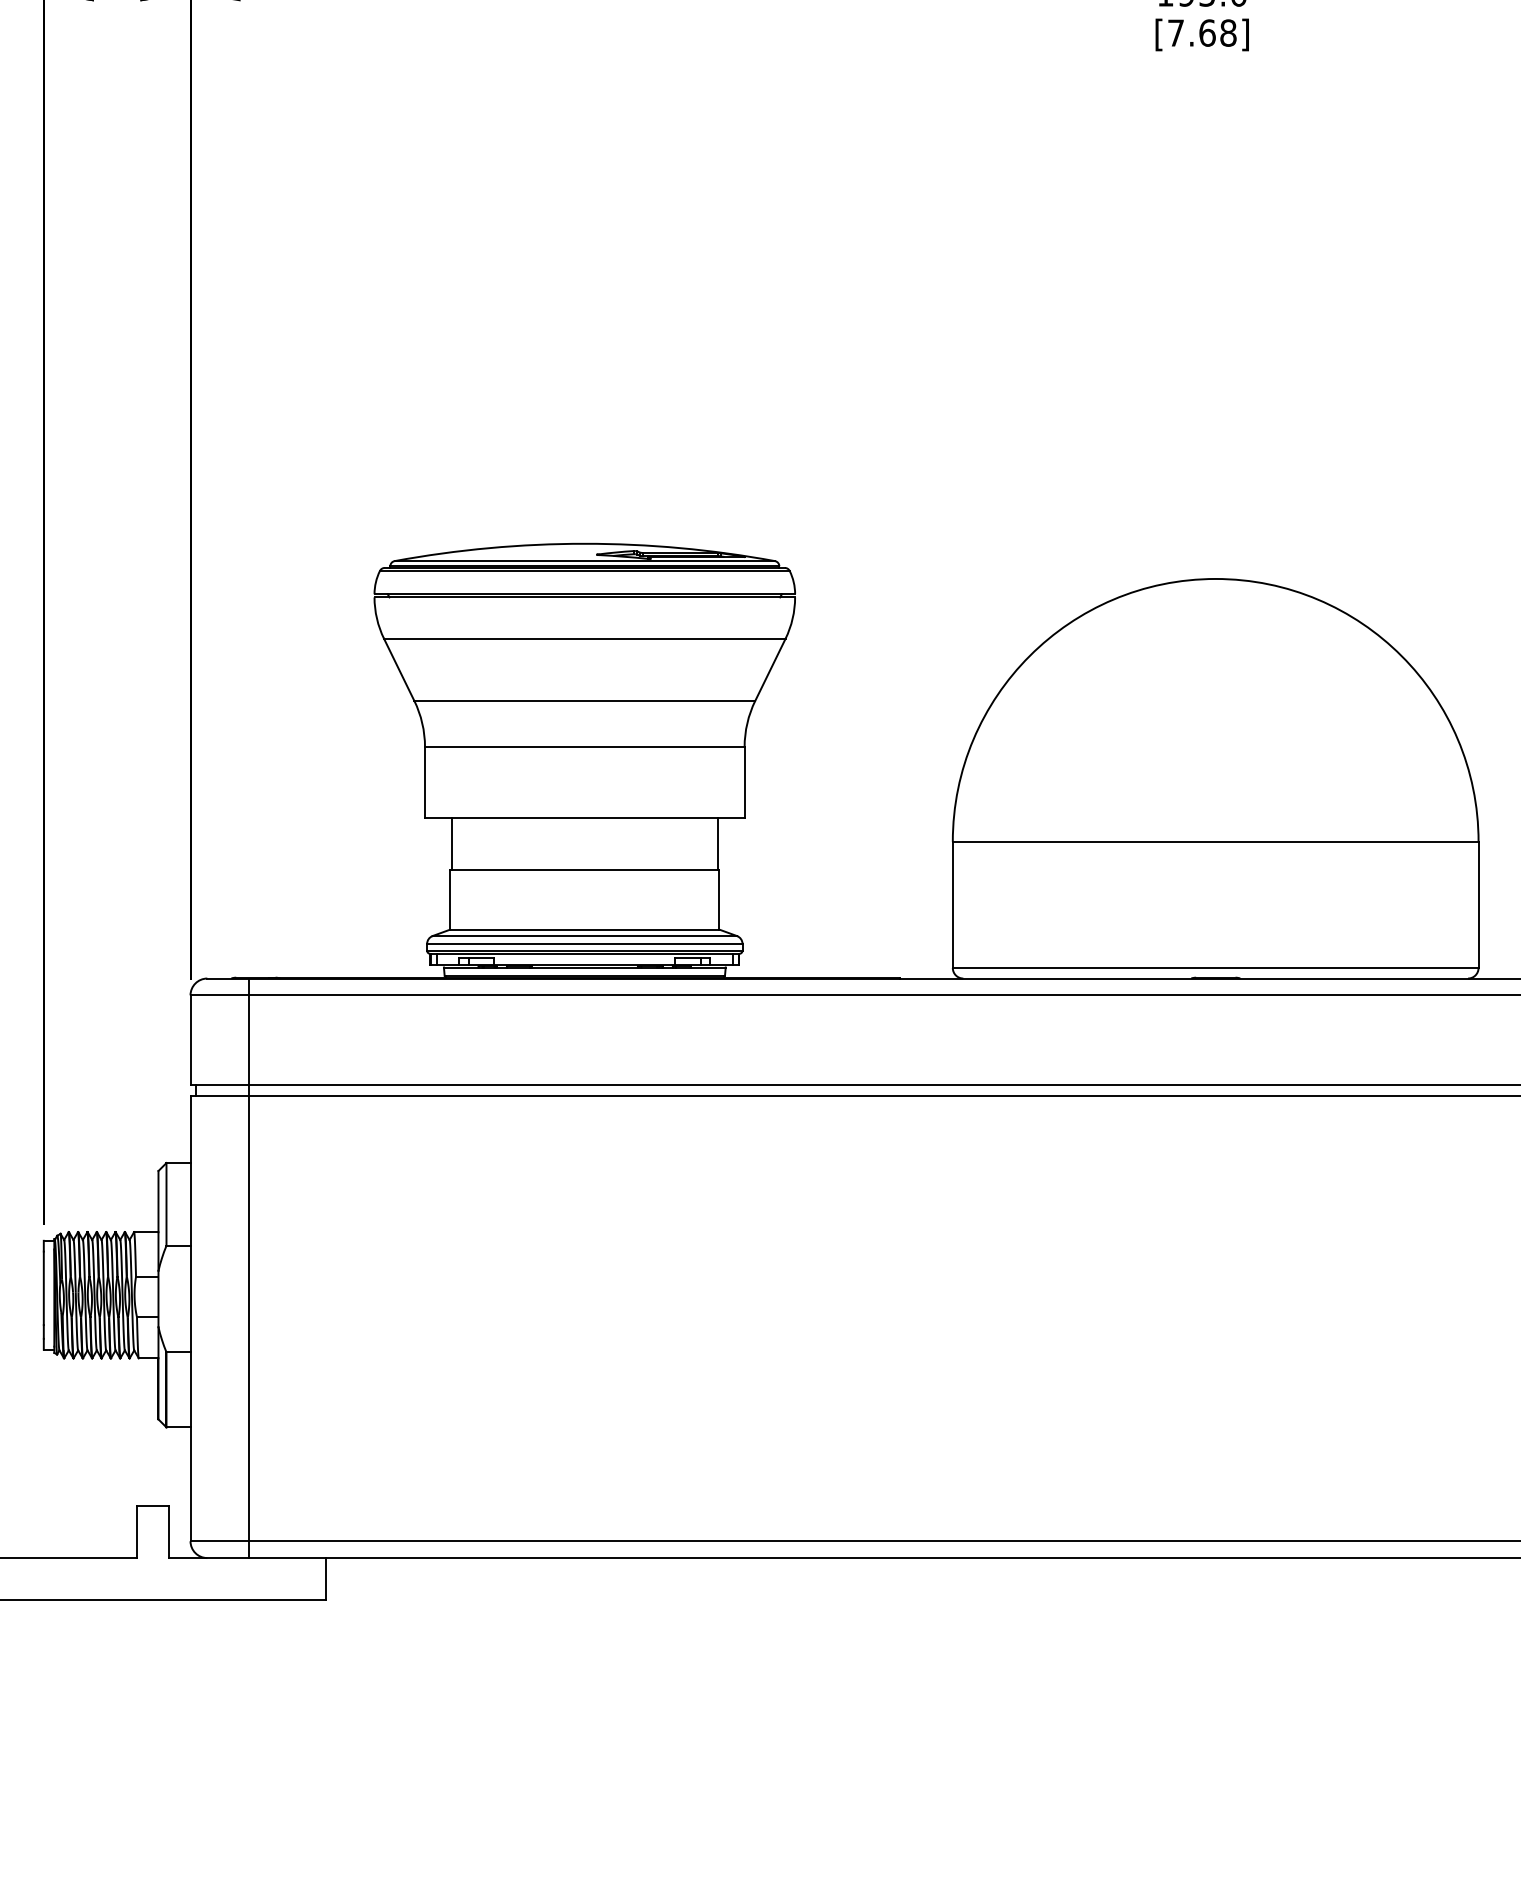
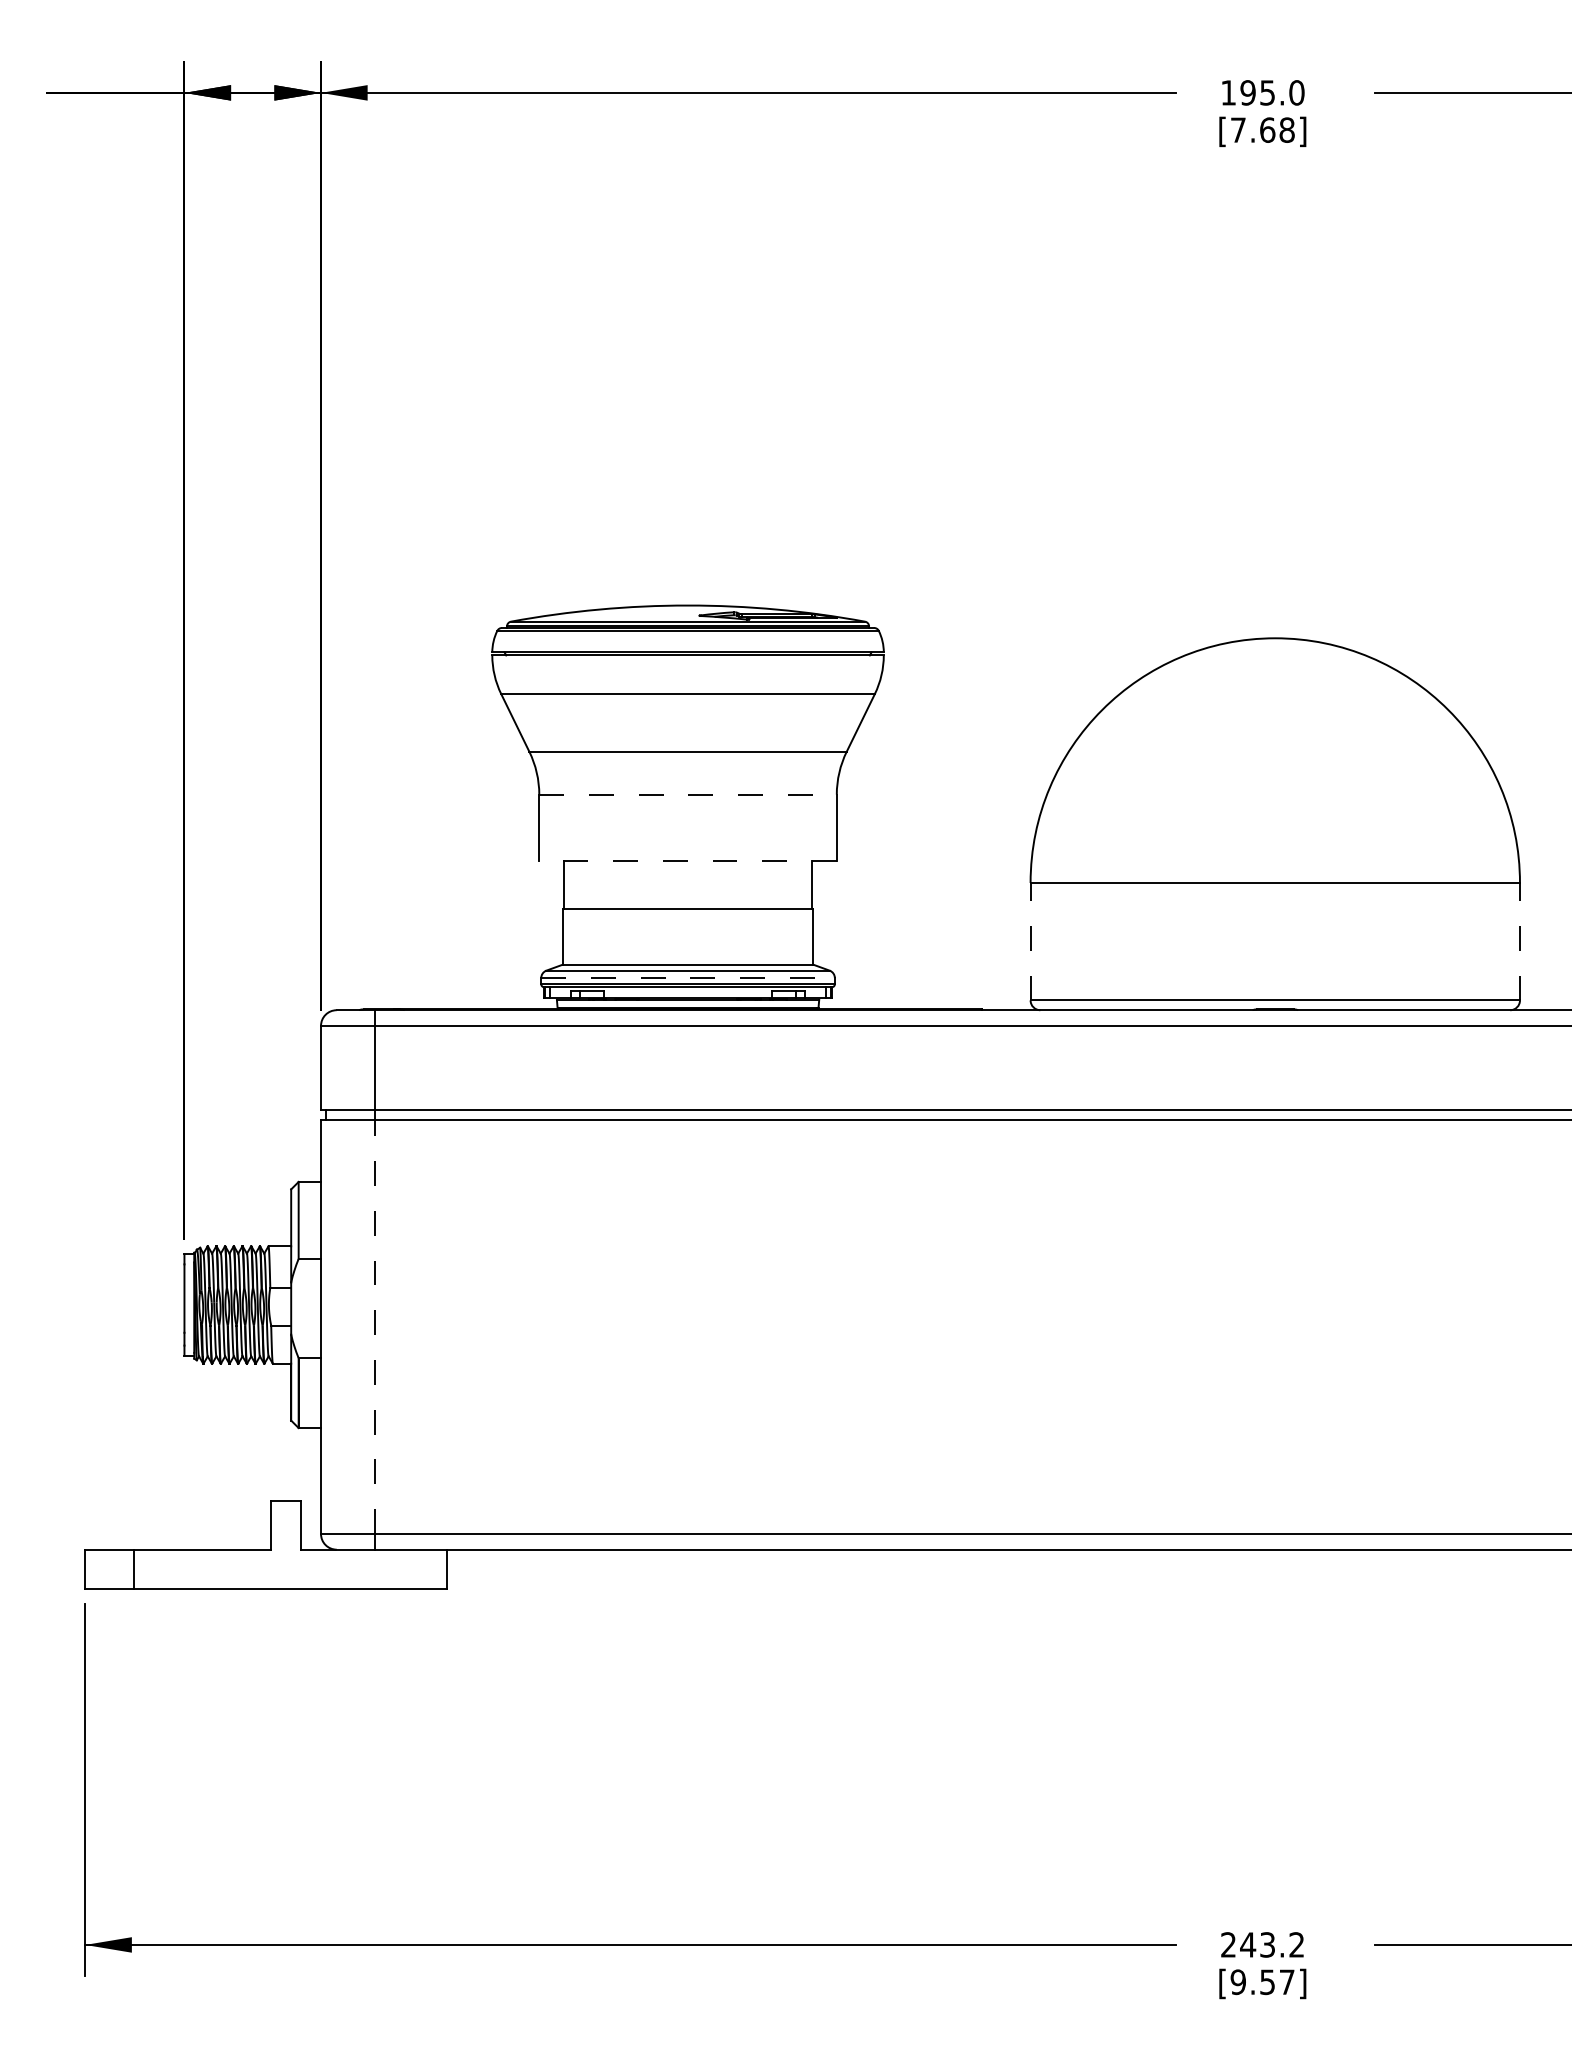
line: (585, 746) -> (688, 794), solid -> dashed
line: (585, 817) -> (688, 860), solid -> dashed
line: (952, 904) -> (1030, 941), solid -> dashed
line: (1478, 904) -> (1519, 941), solid -> dashed
line: (585, 944) -> (688, 978), solid -> dashed
line: (249, 1318) -> (375, 1326), solid -> dashed

